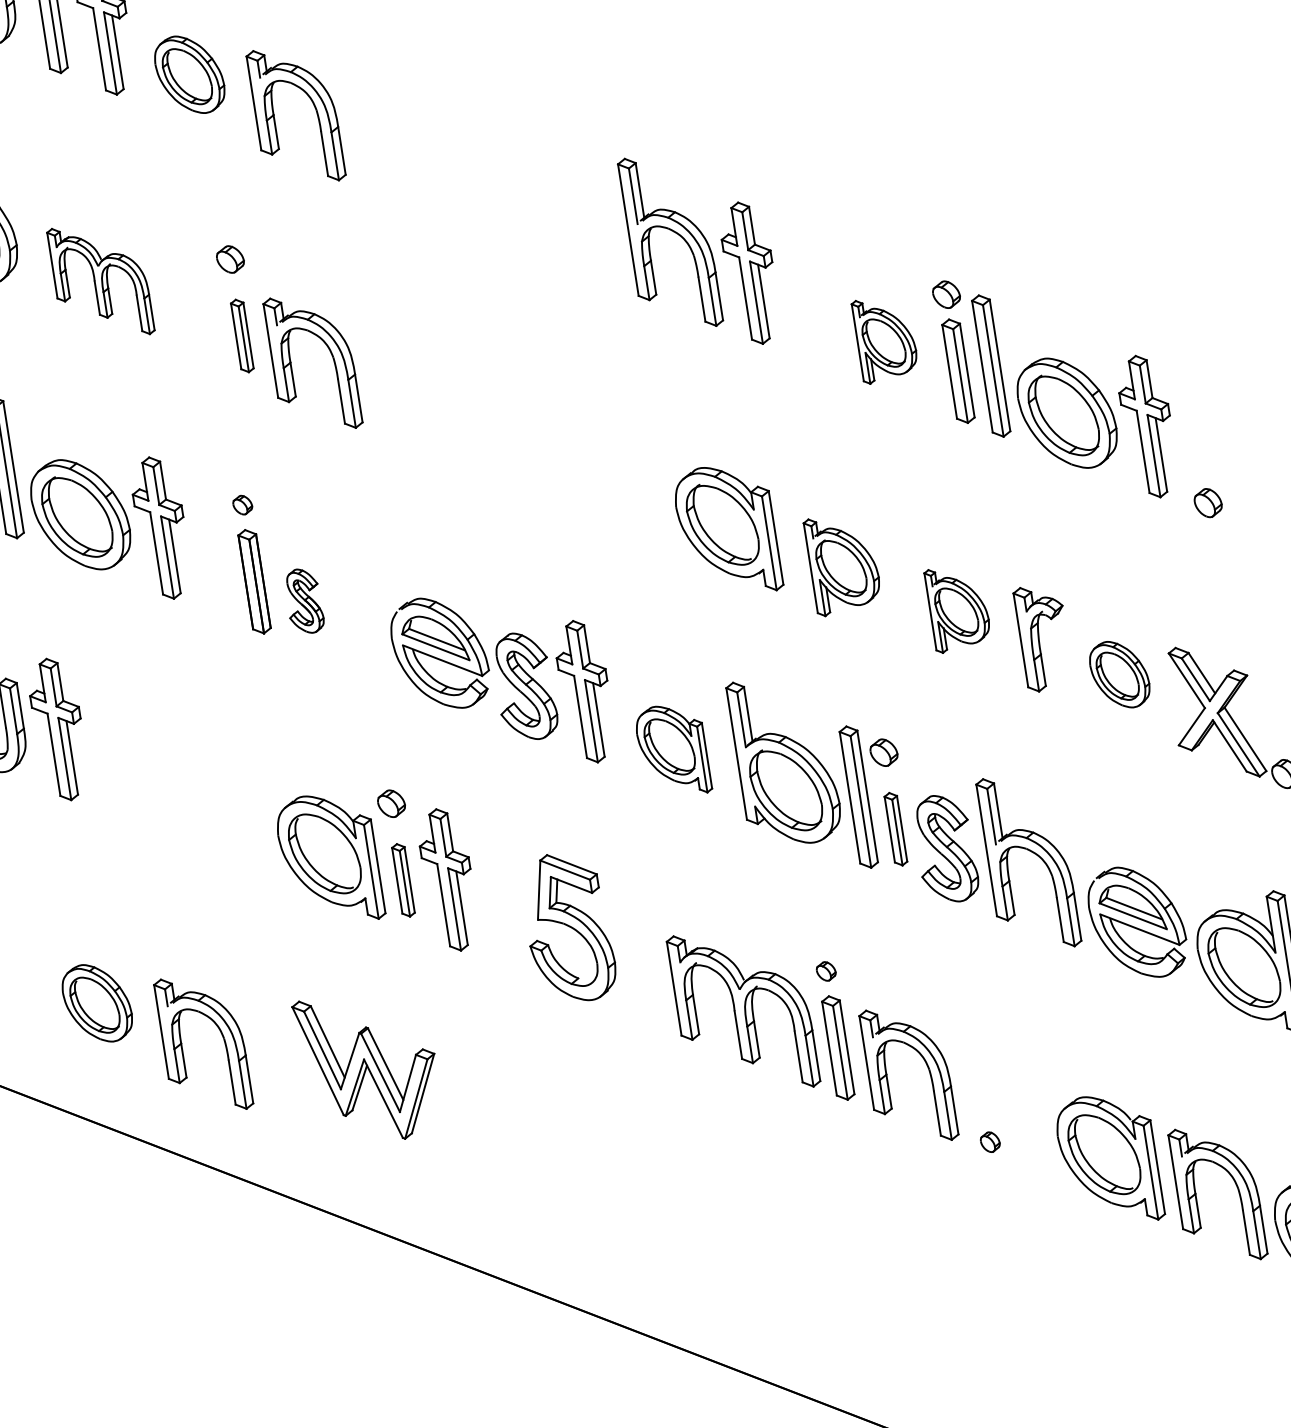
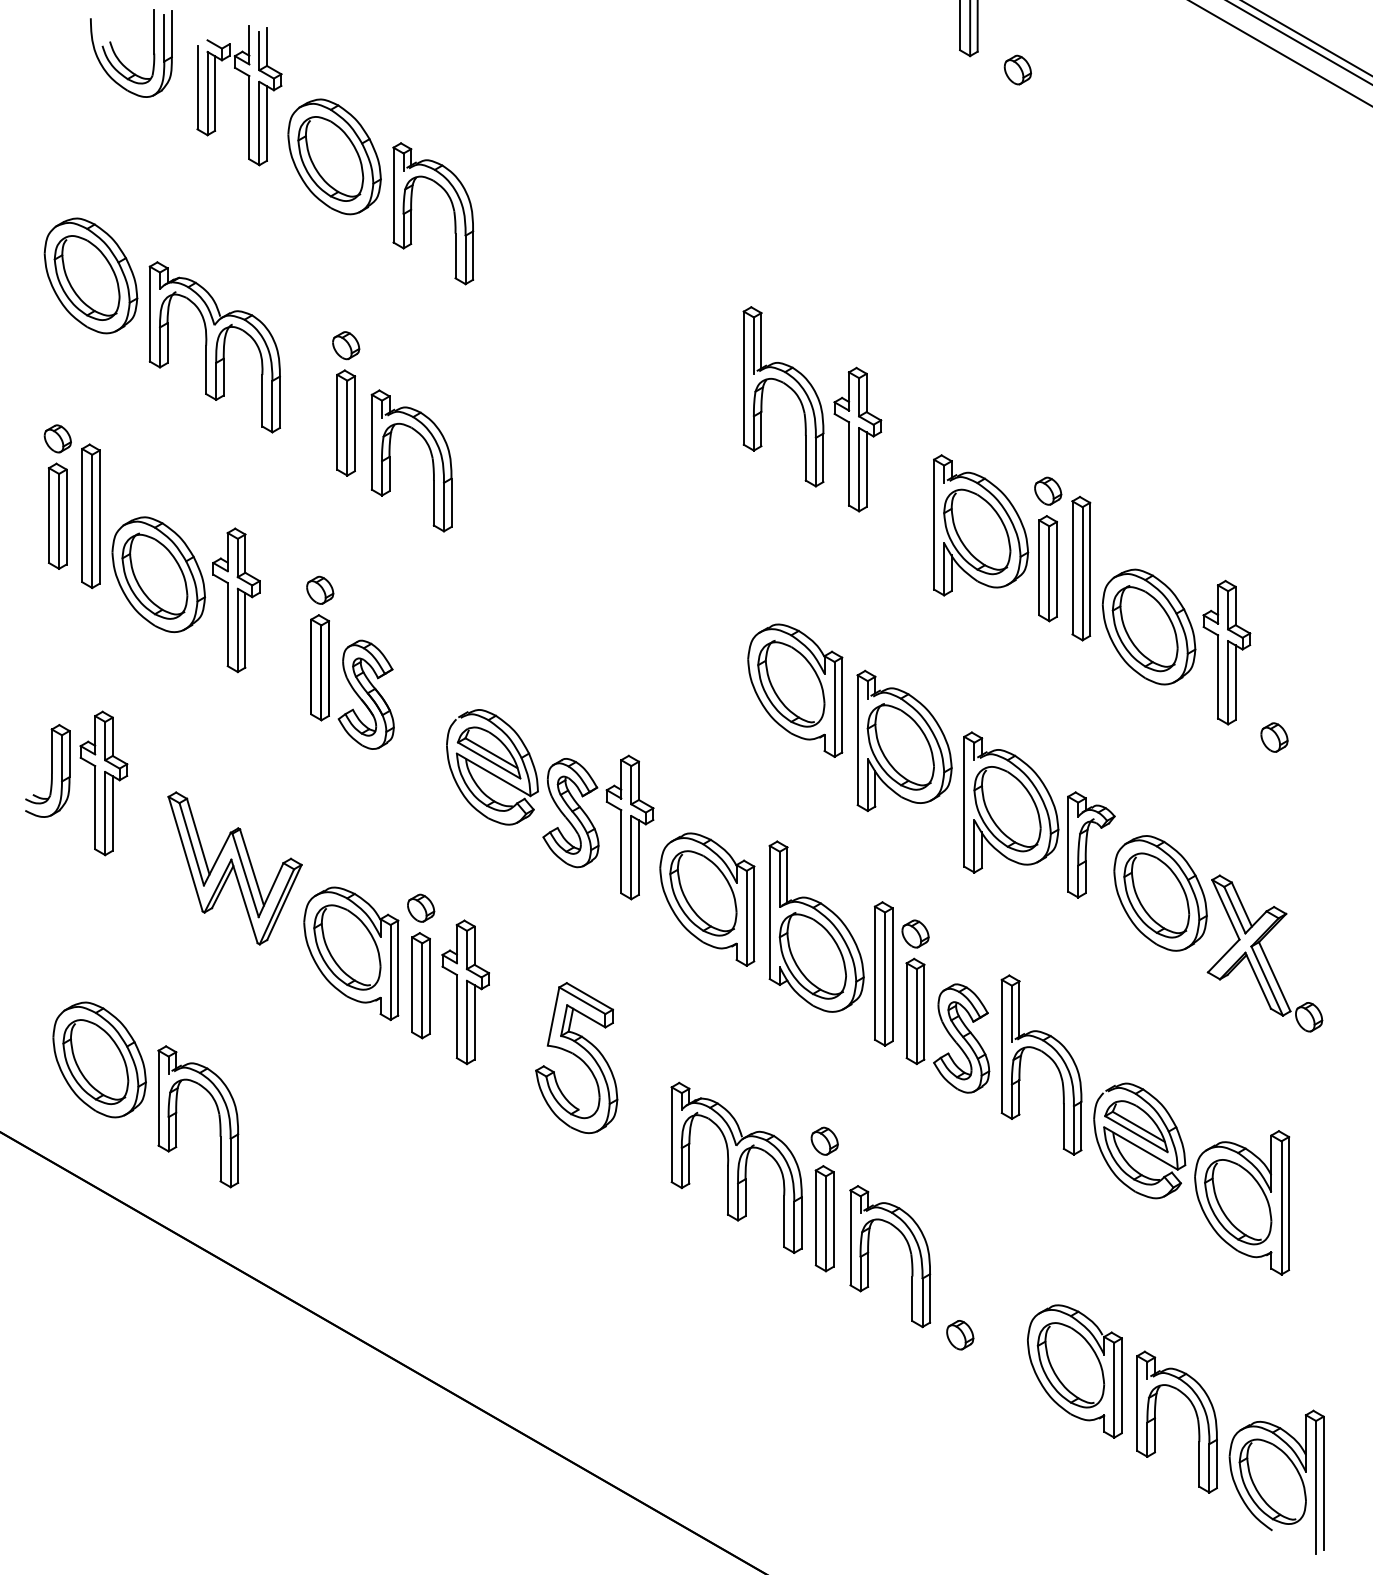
part: (189, 74) -> (334, 156), size x1.43
part: (100, 281) -> (214, 347), size x1.43
part: (241, 335) -> (345, 422), size x1.43
part: (885, 338) -> (981, 525), size x1.67
part: (242, 504) -> (320, 589), size x1.43
part: (843, 563) -> (904, 740), size x1.43
part: (303, 601) -> (365, 694), size x1.67
part: (958, 607) -> (1011, 802), size x1.67
part: (1119, 674) -> (1160, 893), size x1.67
part: (673, 750) -> (707, 899), size x1.43
part: (895, 829) -> (915, 1011), size x1.43
part: (402, 880) -> (420, 985), size x1.43
part: (826, 970) -> (824, 1140), size x1.43
part: (97, 1002) -> (99, 1059), size x1.43
part: (368, 1067) -> (234, 868), moved
part: (990, 1142) -> (960, 1335), size x1.43

